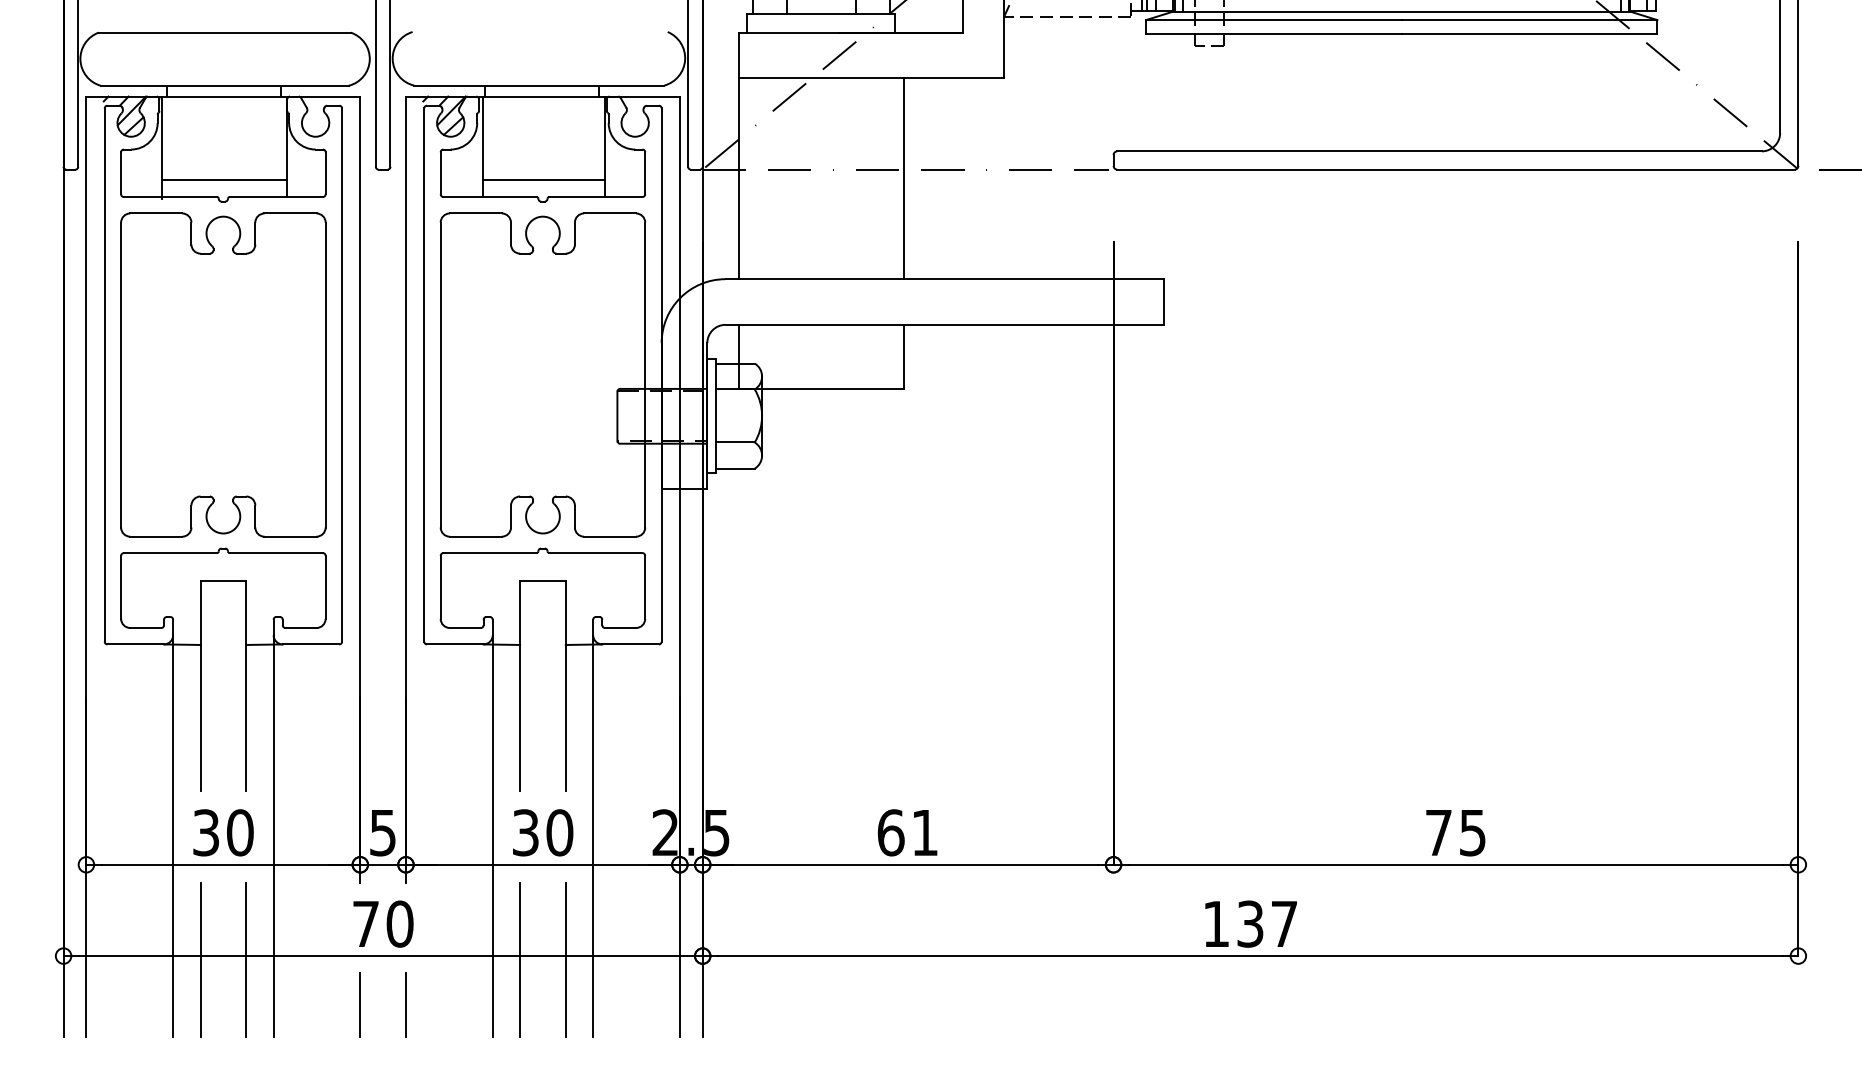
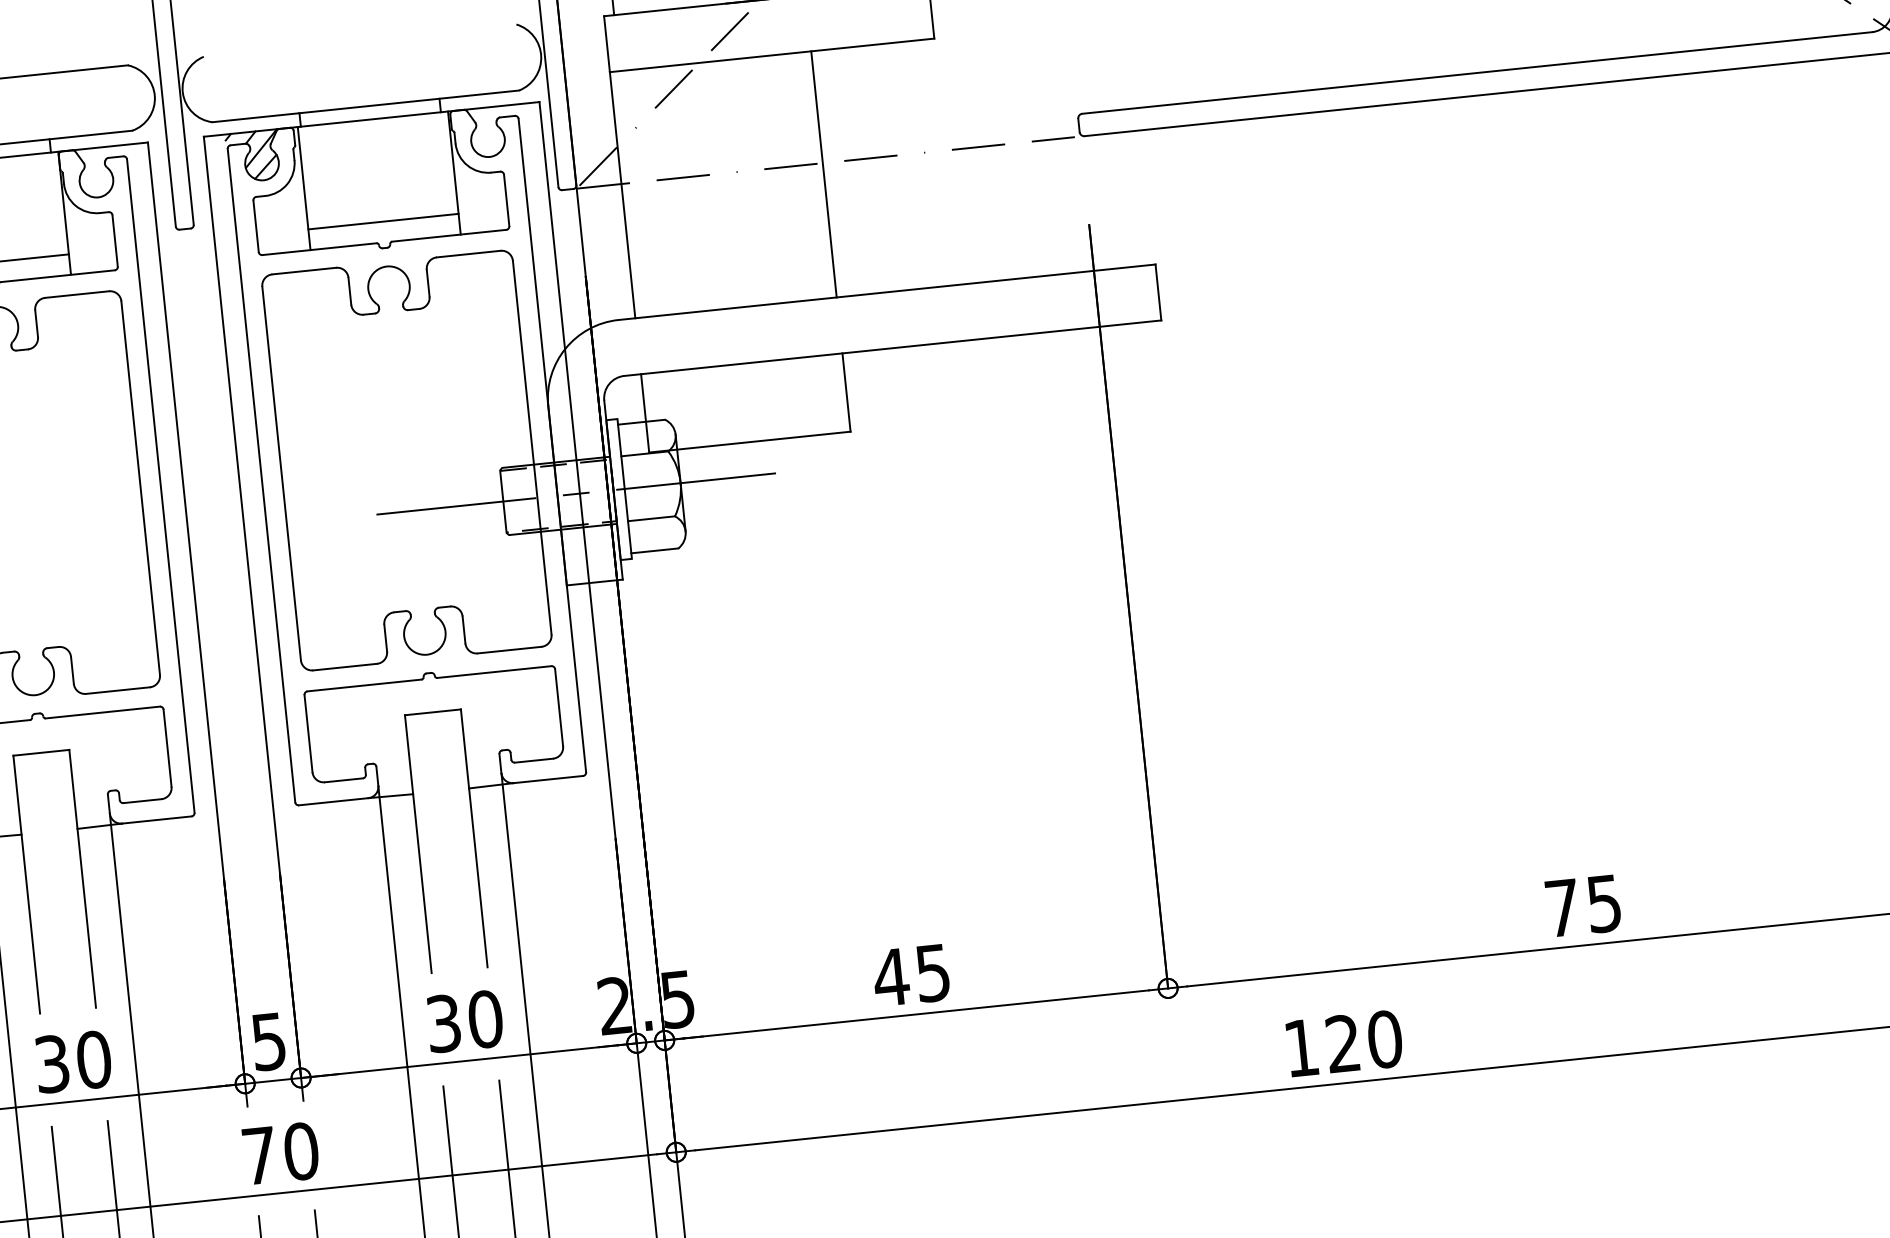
line: (672, 416) -> (570, 494), added
text: (906, 832) -> (910, 975), 61 -> 45
text: (1267, 923) -> (1364, 1040), 137 -> 120

